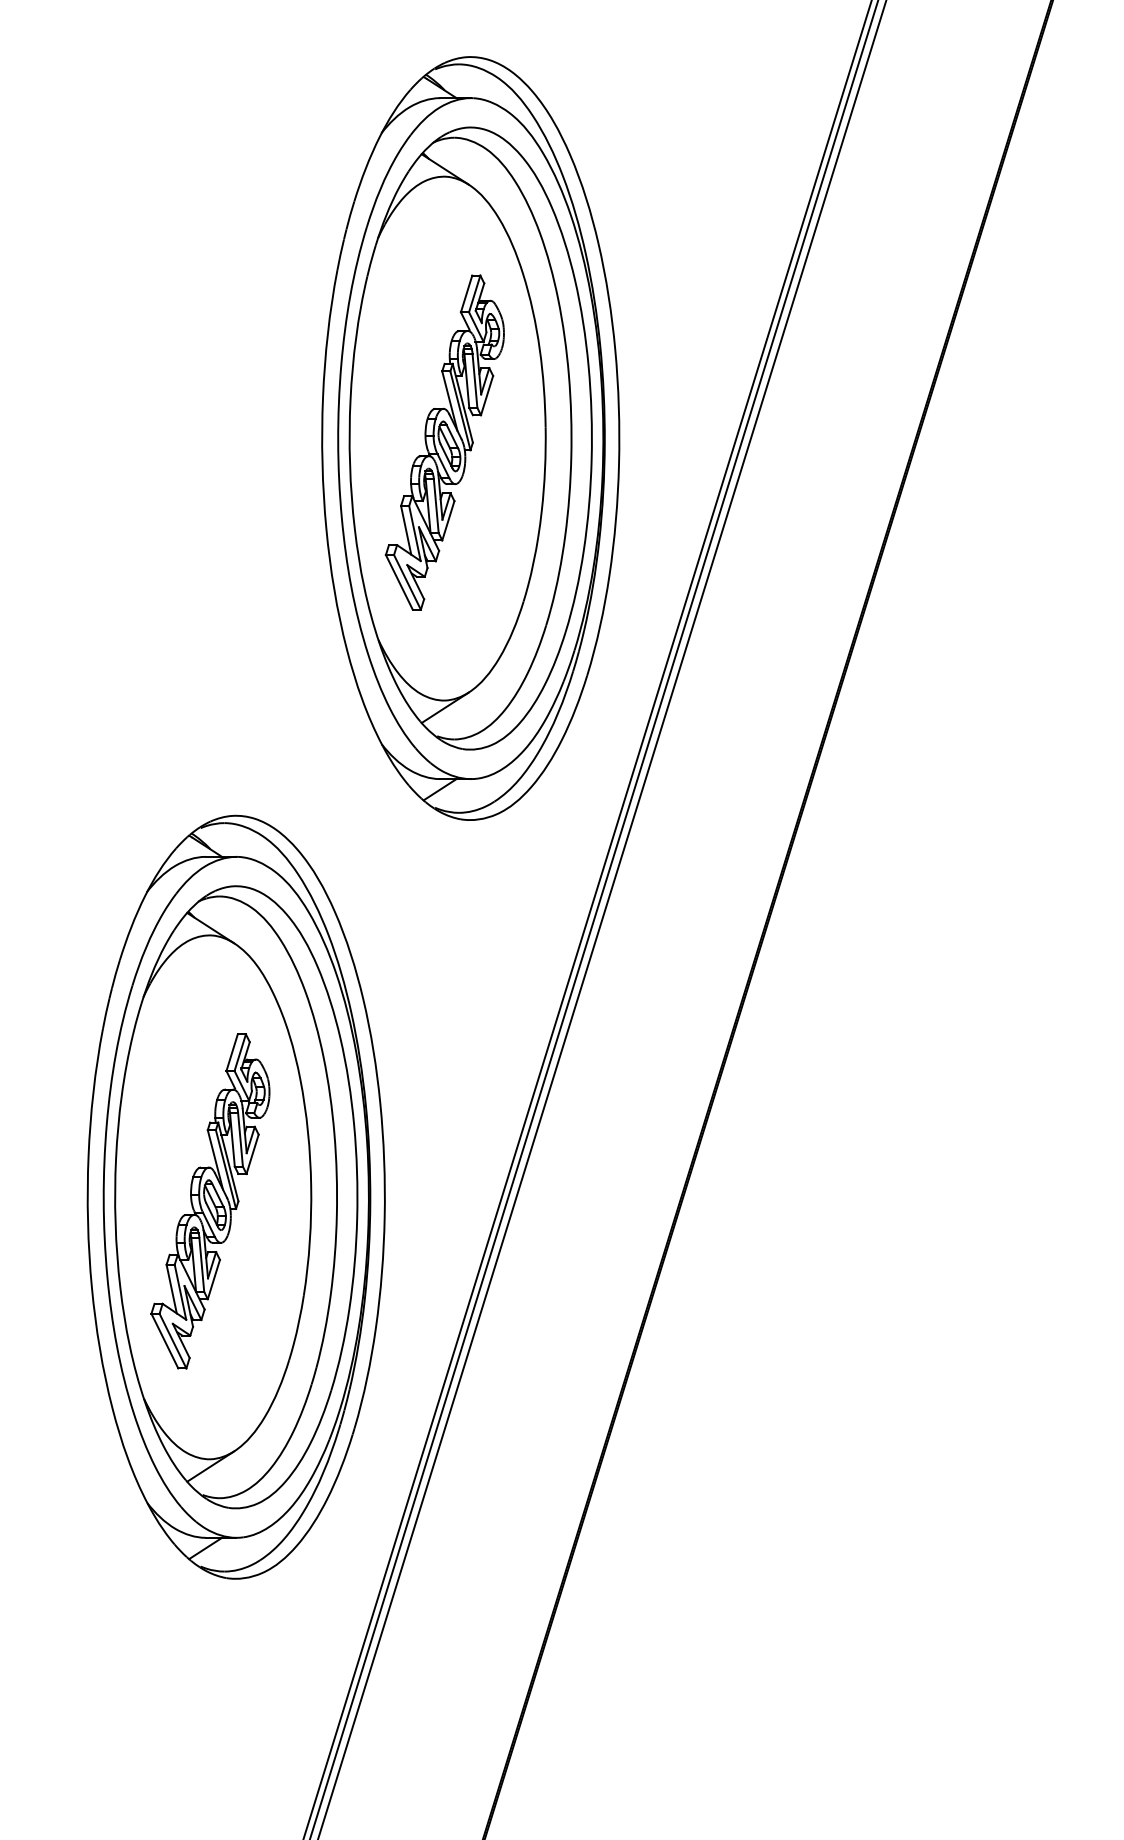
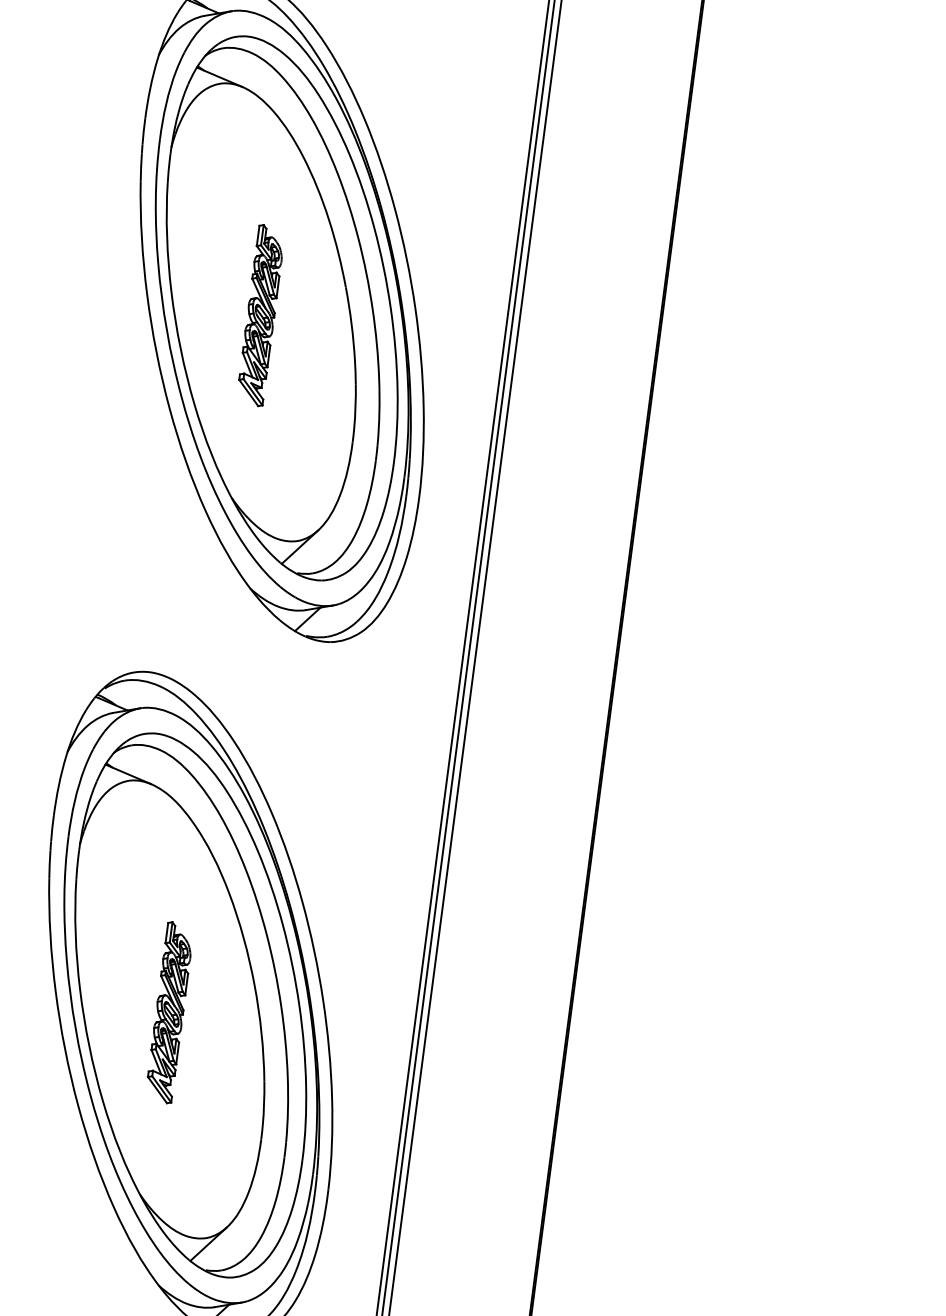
part: (444, 442) -> (259, 315), size x0.6
part: (210, 1201) -> (168, 1012), size x0.6

